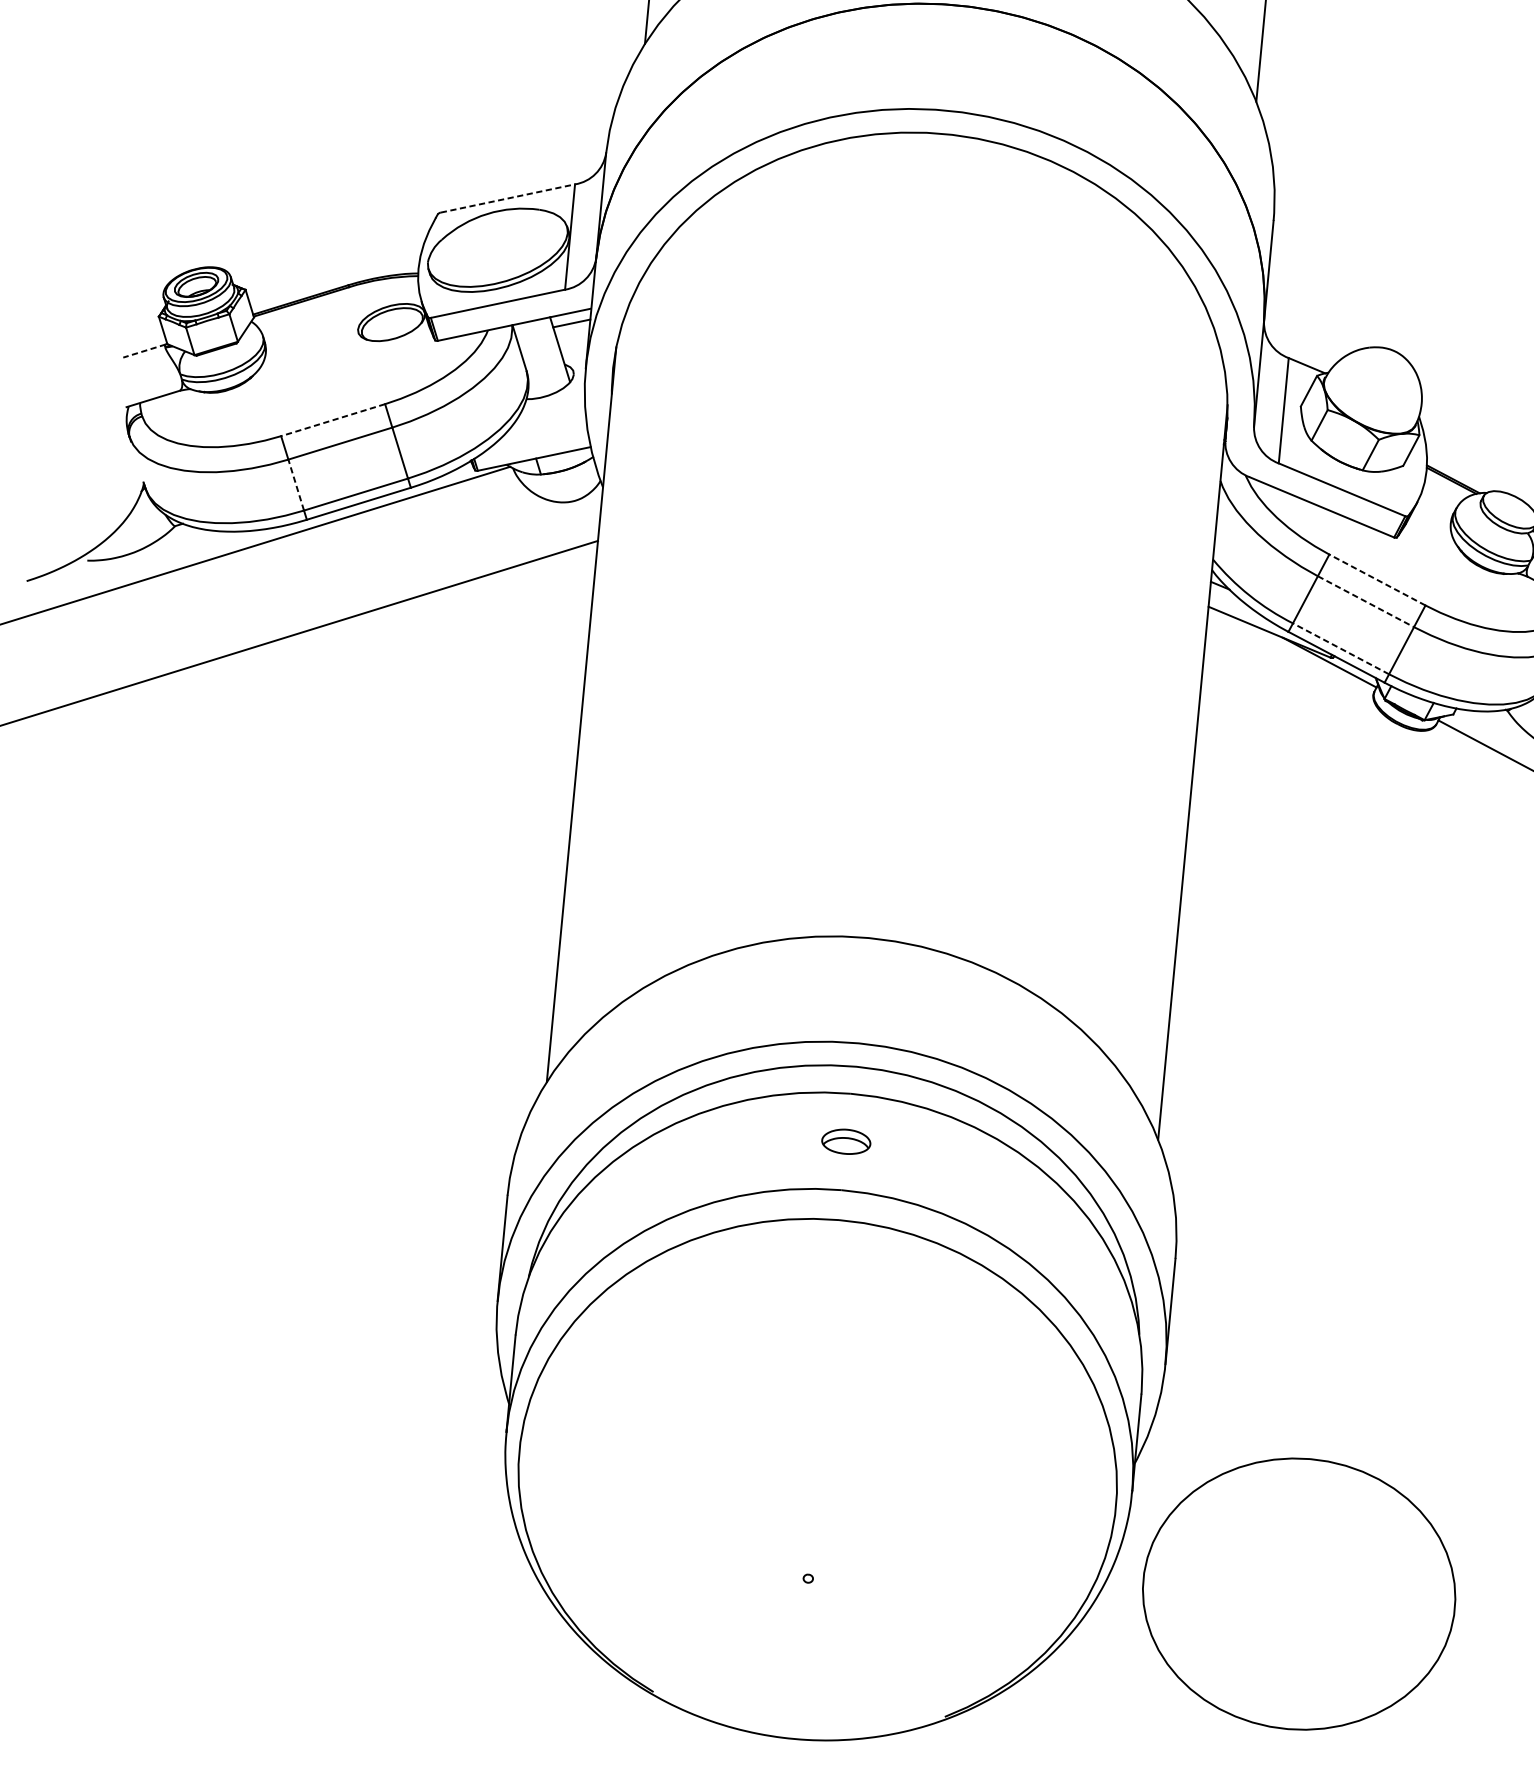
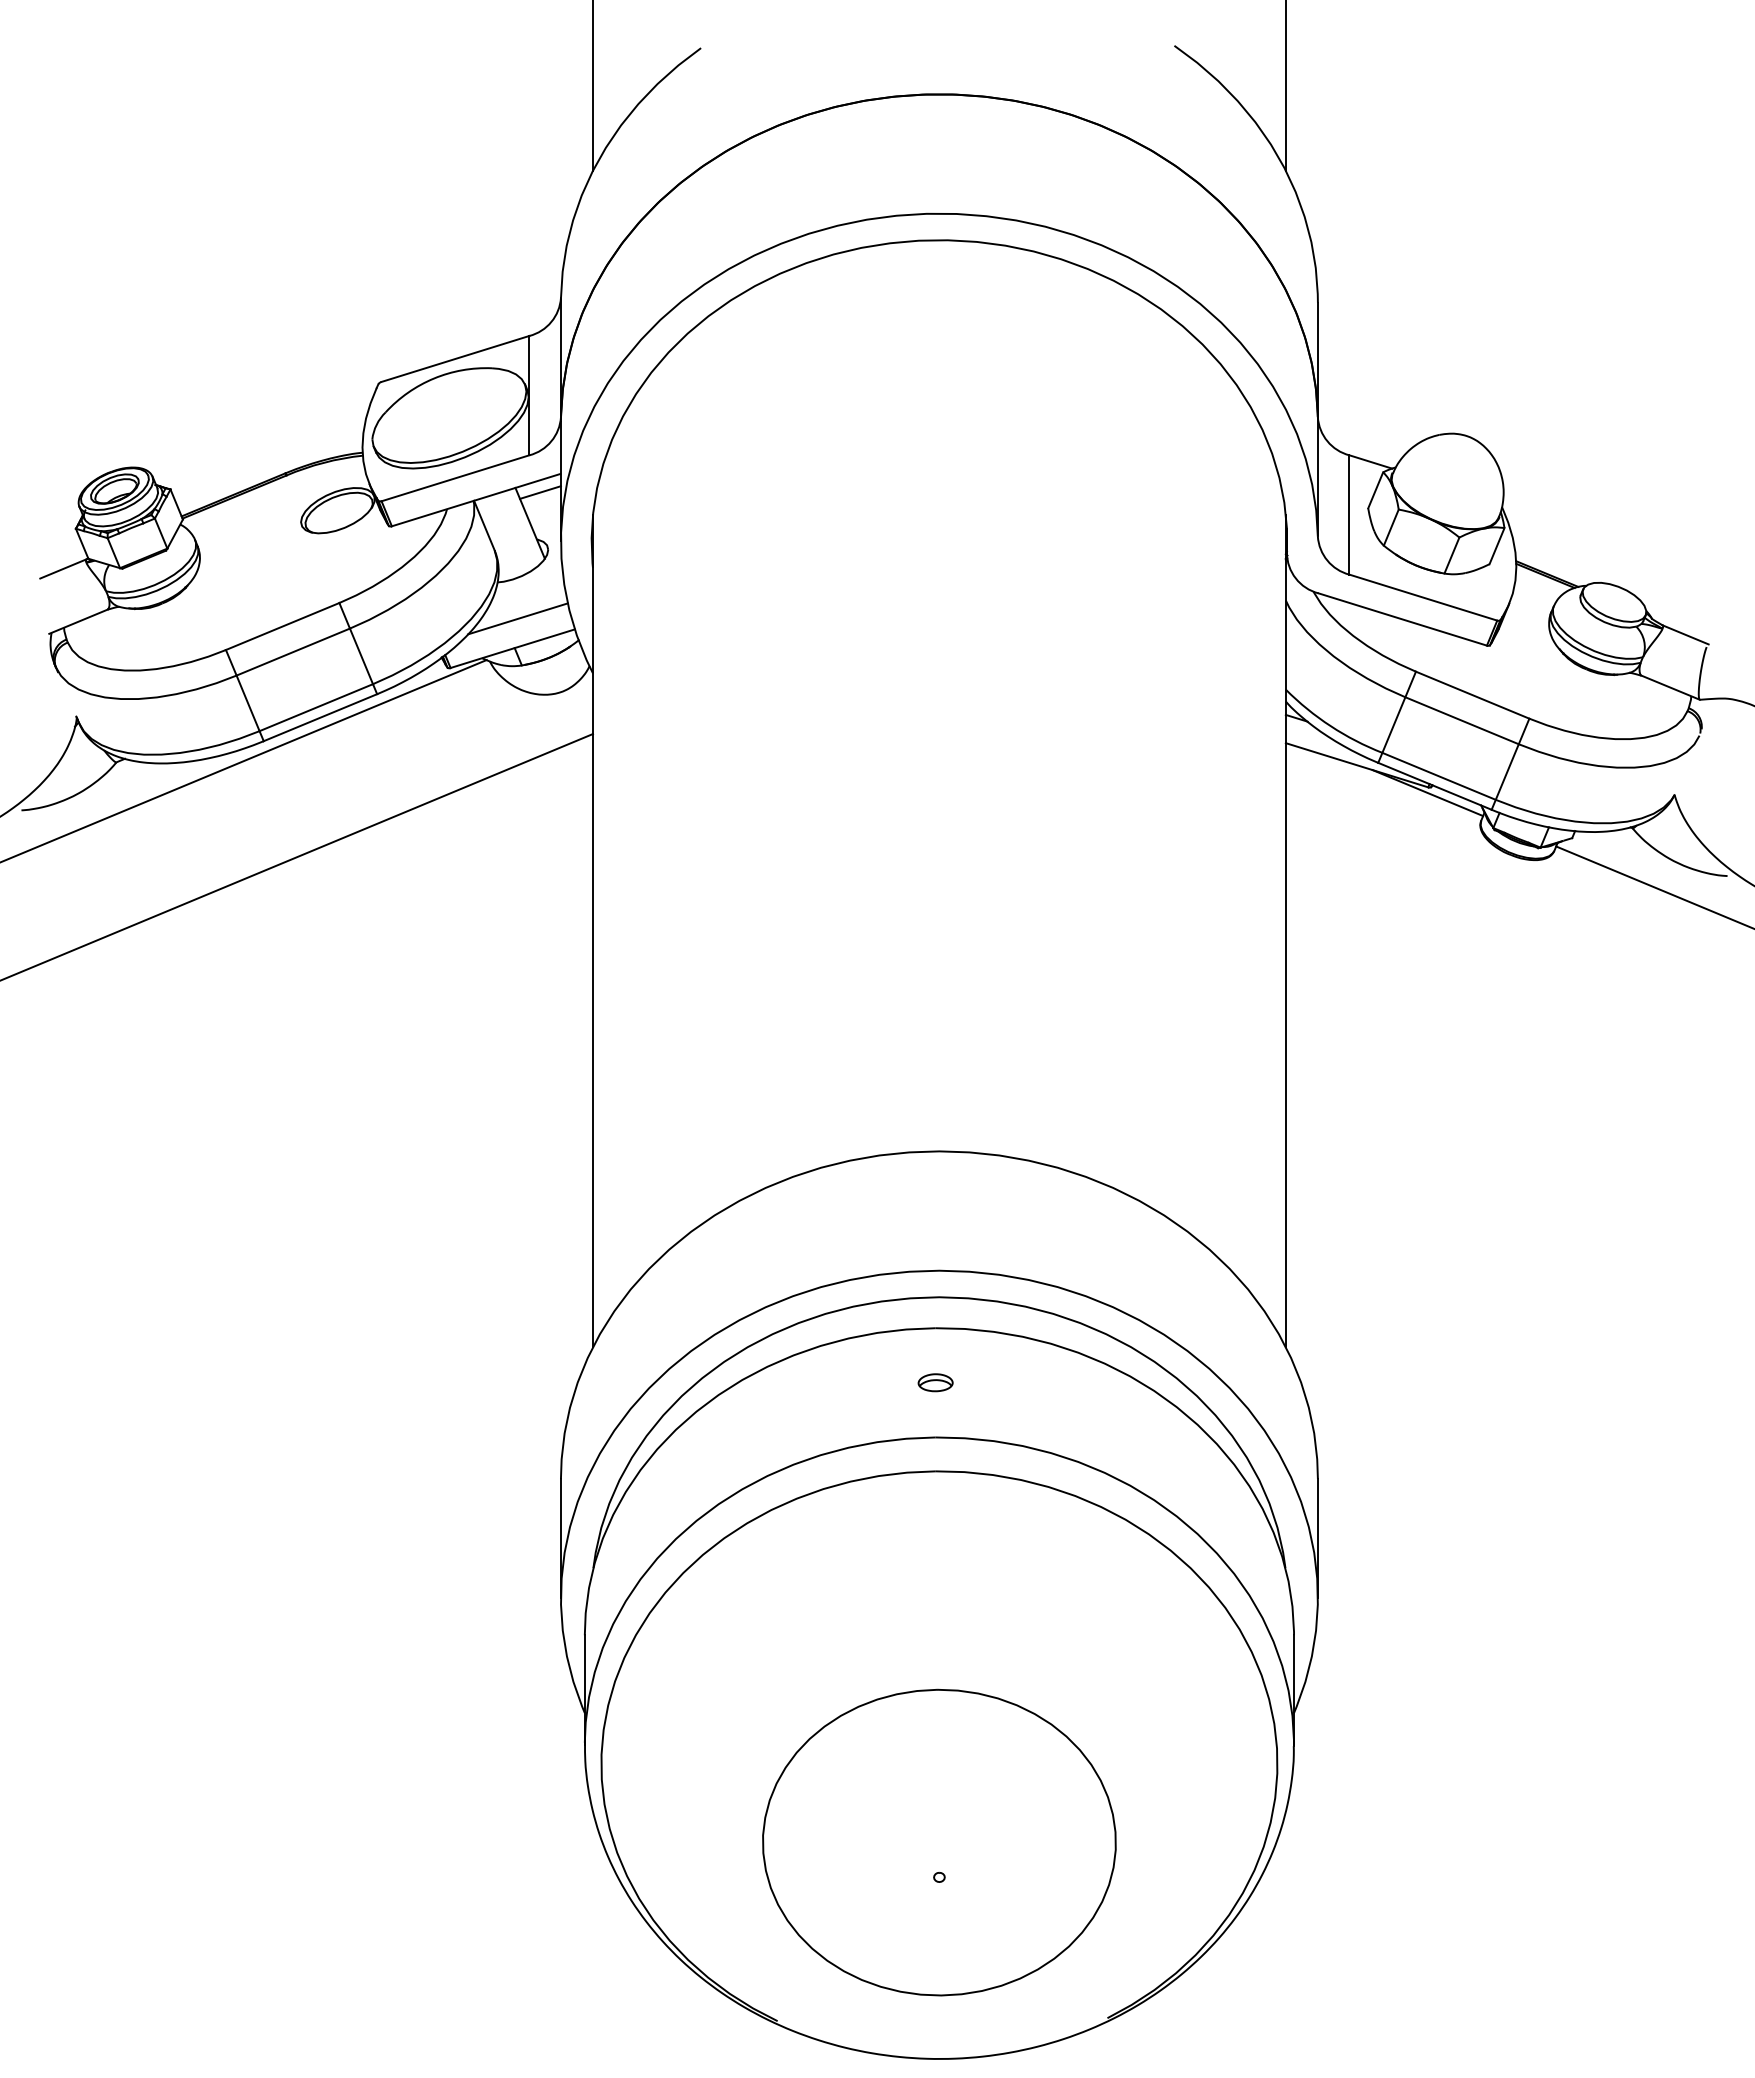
line: (507, 198) -> (455, 358), dashed -> solid
line: (144, 351) -> (63, 569), dashed -> solid
line: (332, 420) -> (282, 626), dashed -> solid
line: (541, 432) -> (517, 618), added
line: (295, 484) -> (247, 702), dashed -> solid
line: (1377, 580) -> (1472, 695), dashed -> solid
line: (1366, 601) -> (1462, 720), dashed -> solid
line: (1340, 648) -> (1438, 776), dashed -> solid
part: (846, 1141) -> (935, 1382), size x0.62
part: (1299, 1594) -> (939, 1842), moved

